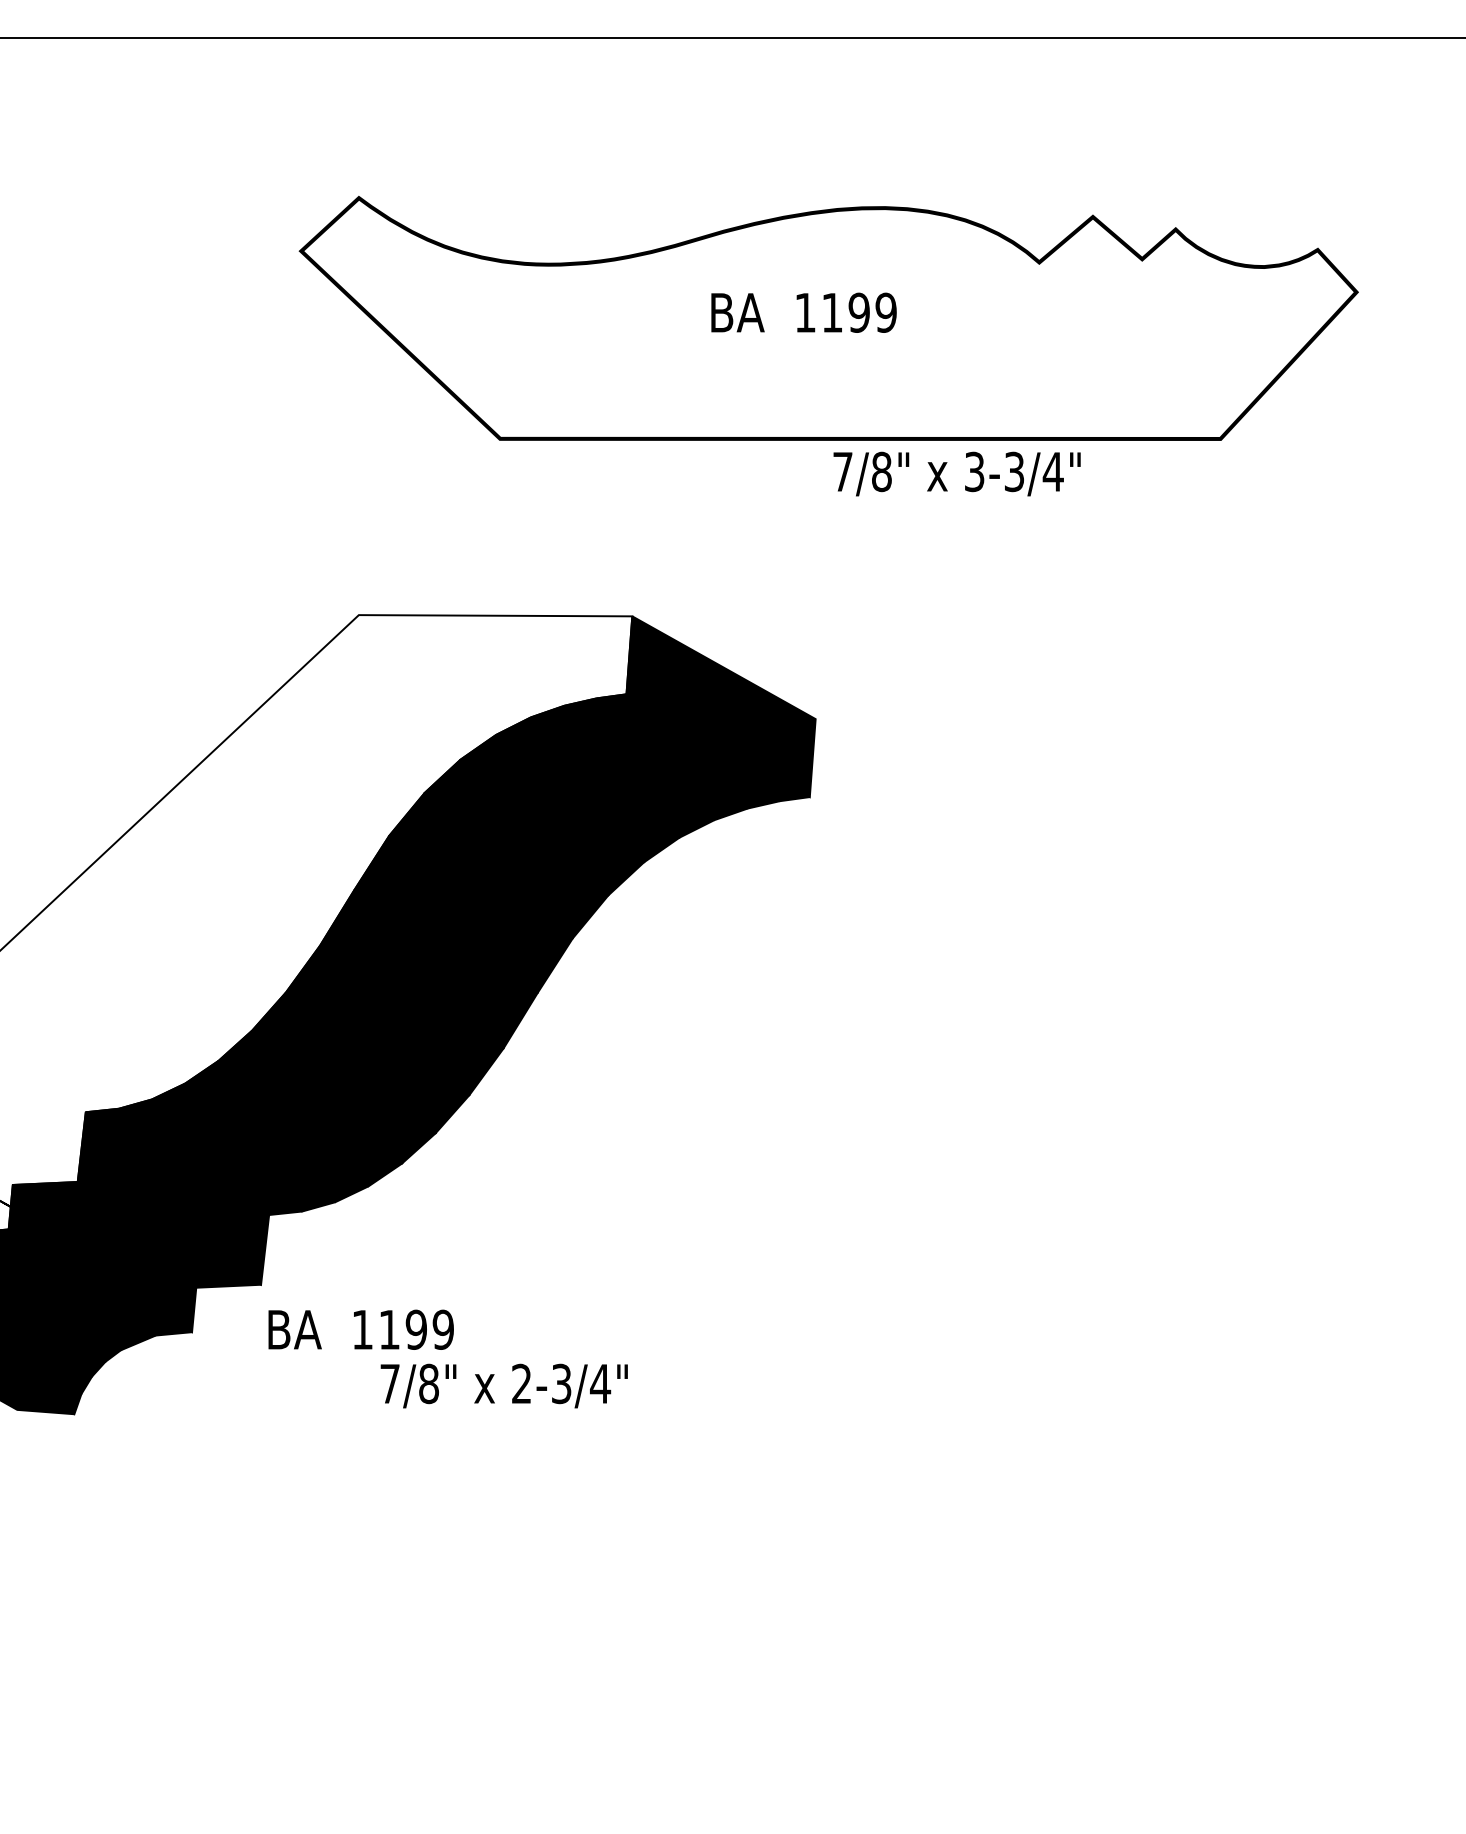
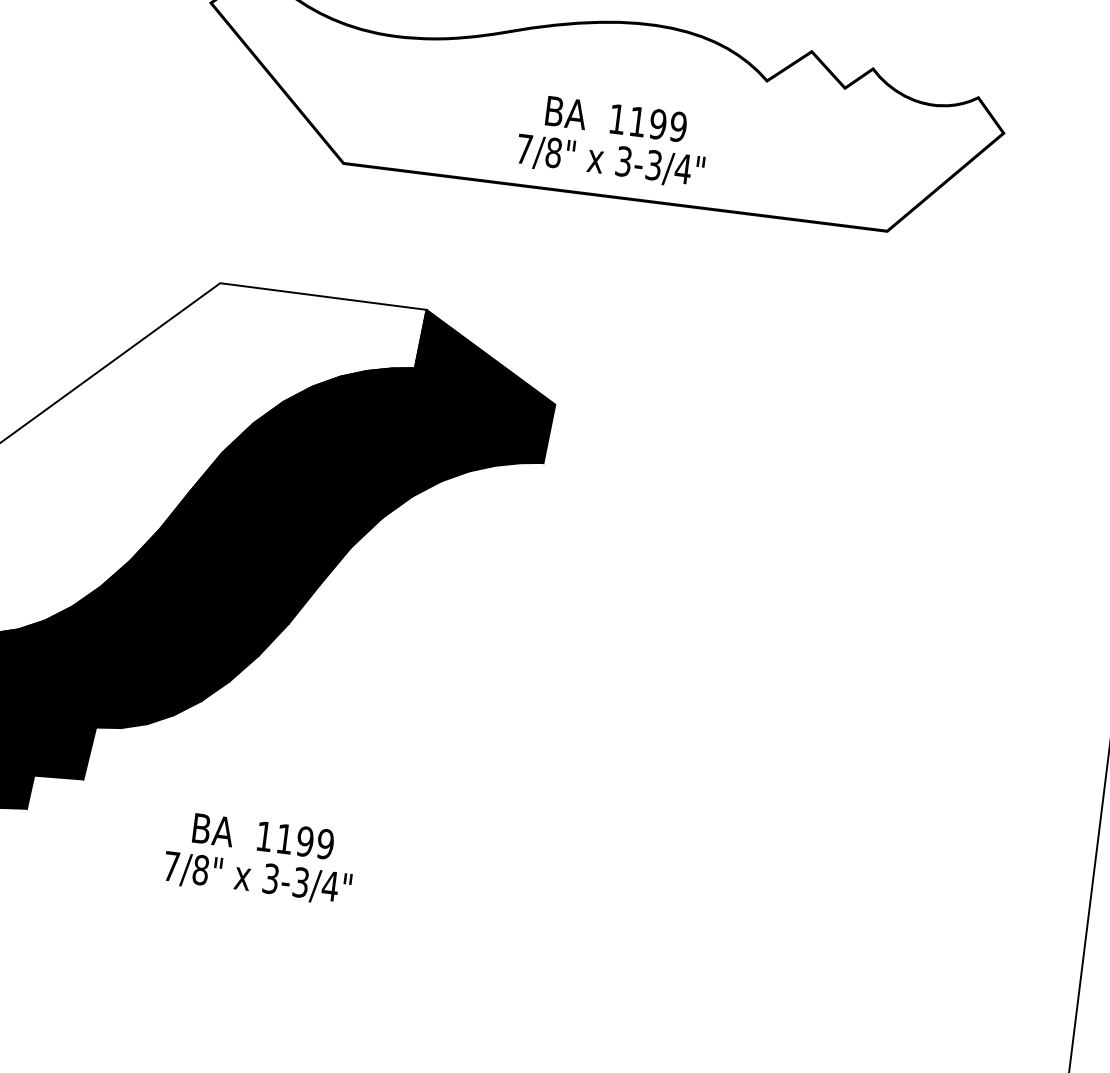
text: (803, 312) -> (616, 118), moved
text: (956, 473) -> (610, 161), moved
text: (360, 1329) -> (263, 836), moved
text: (521, 1384) -> (270, 879), 2-3/4" -> 3-3/4"

